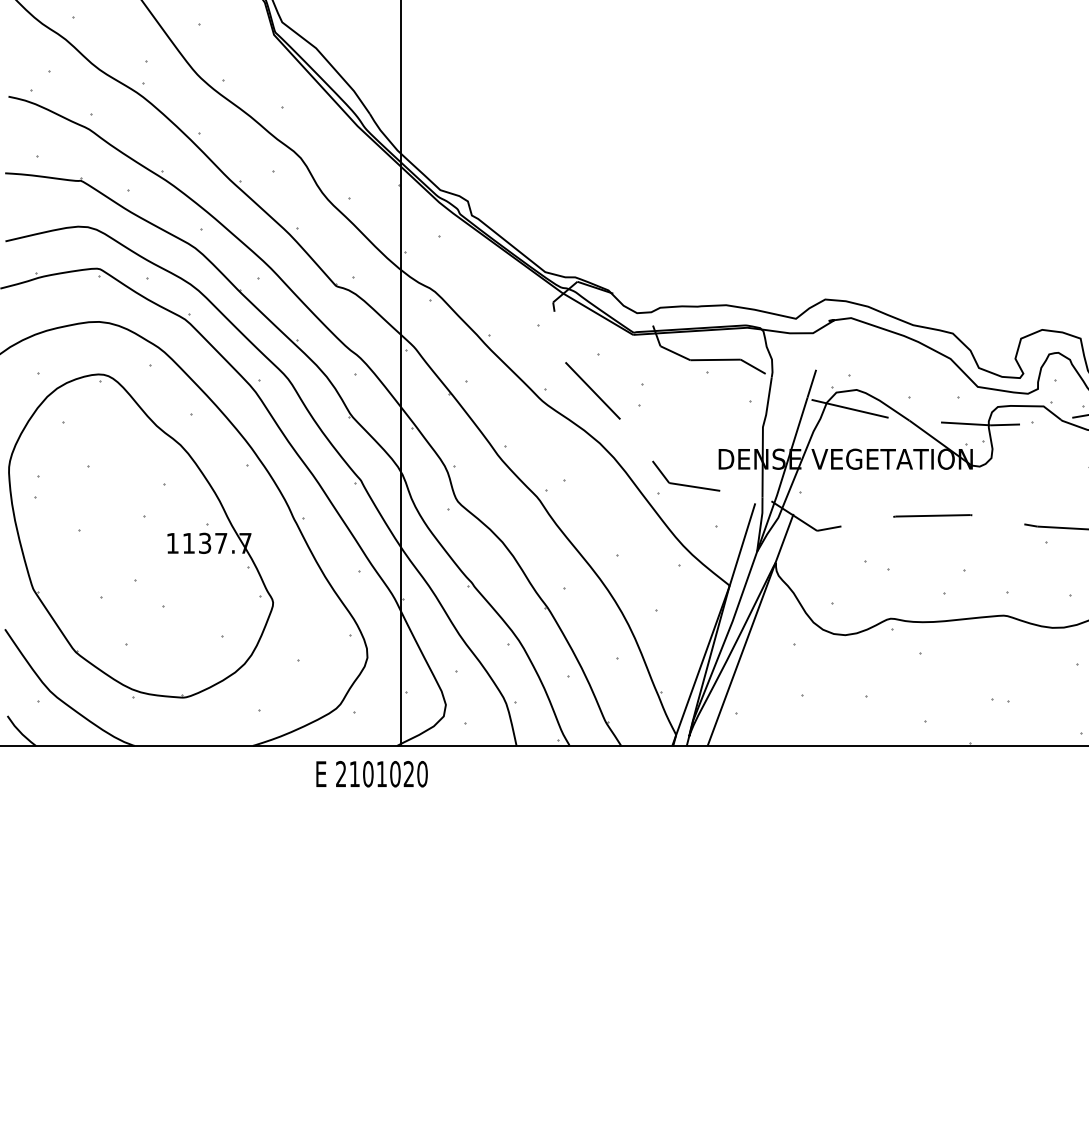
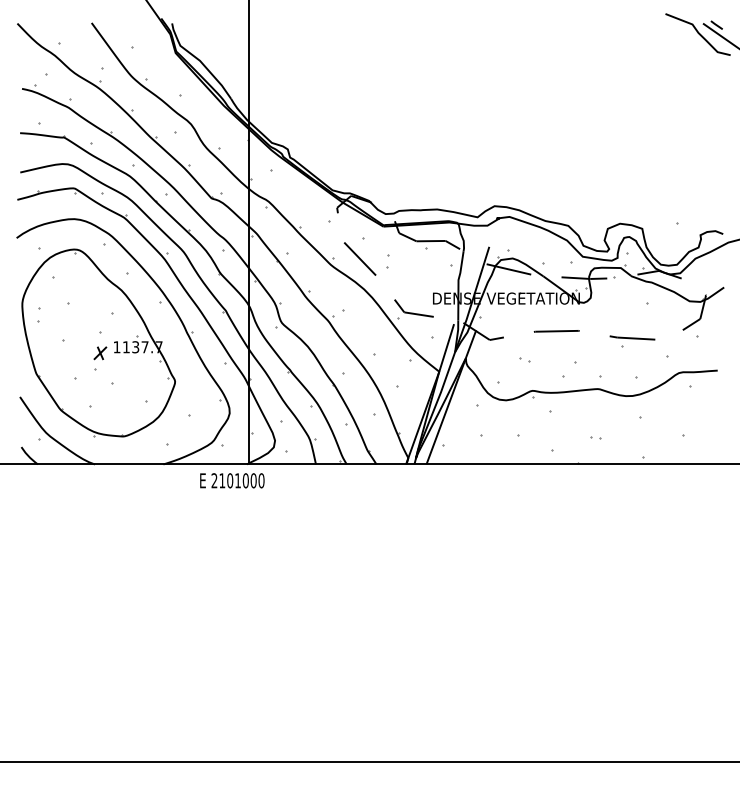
part: (144, 554) -> (100, 353), added
part: (877, 564) -> (524, 359), size x0.62
text: (408, 773) -> (253, 480), 2101020 -> 2101000

